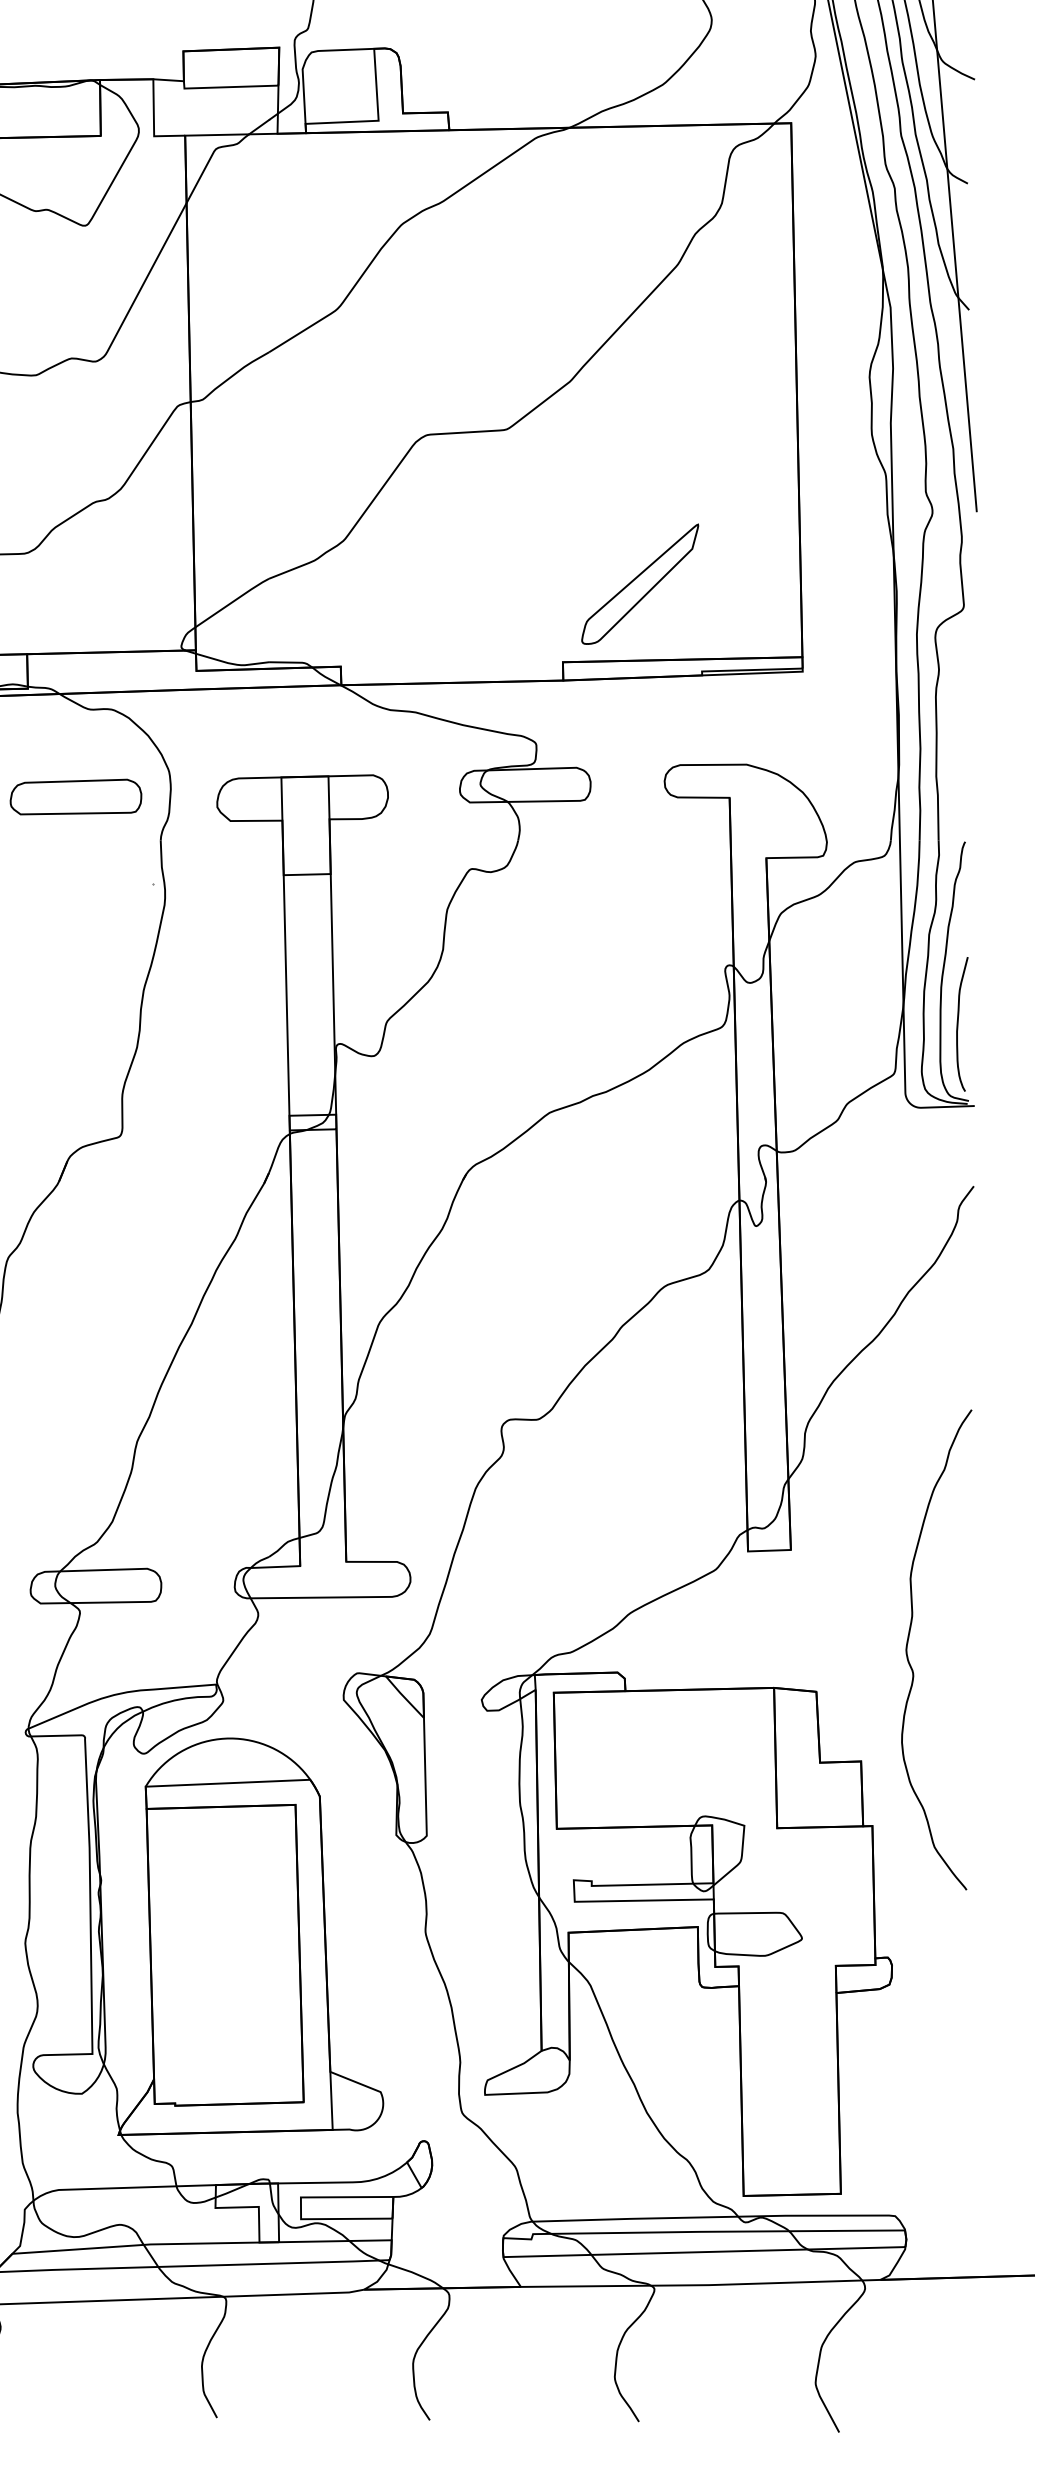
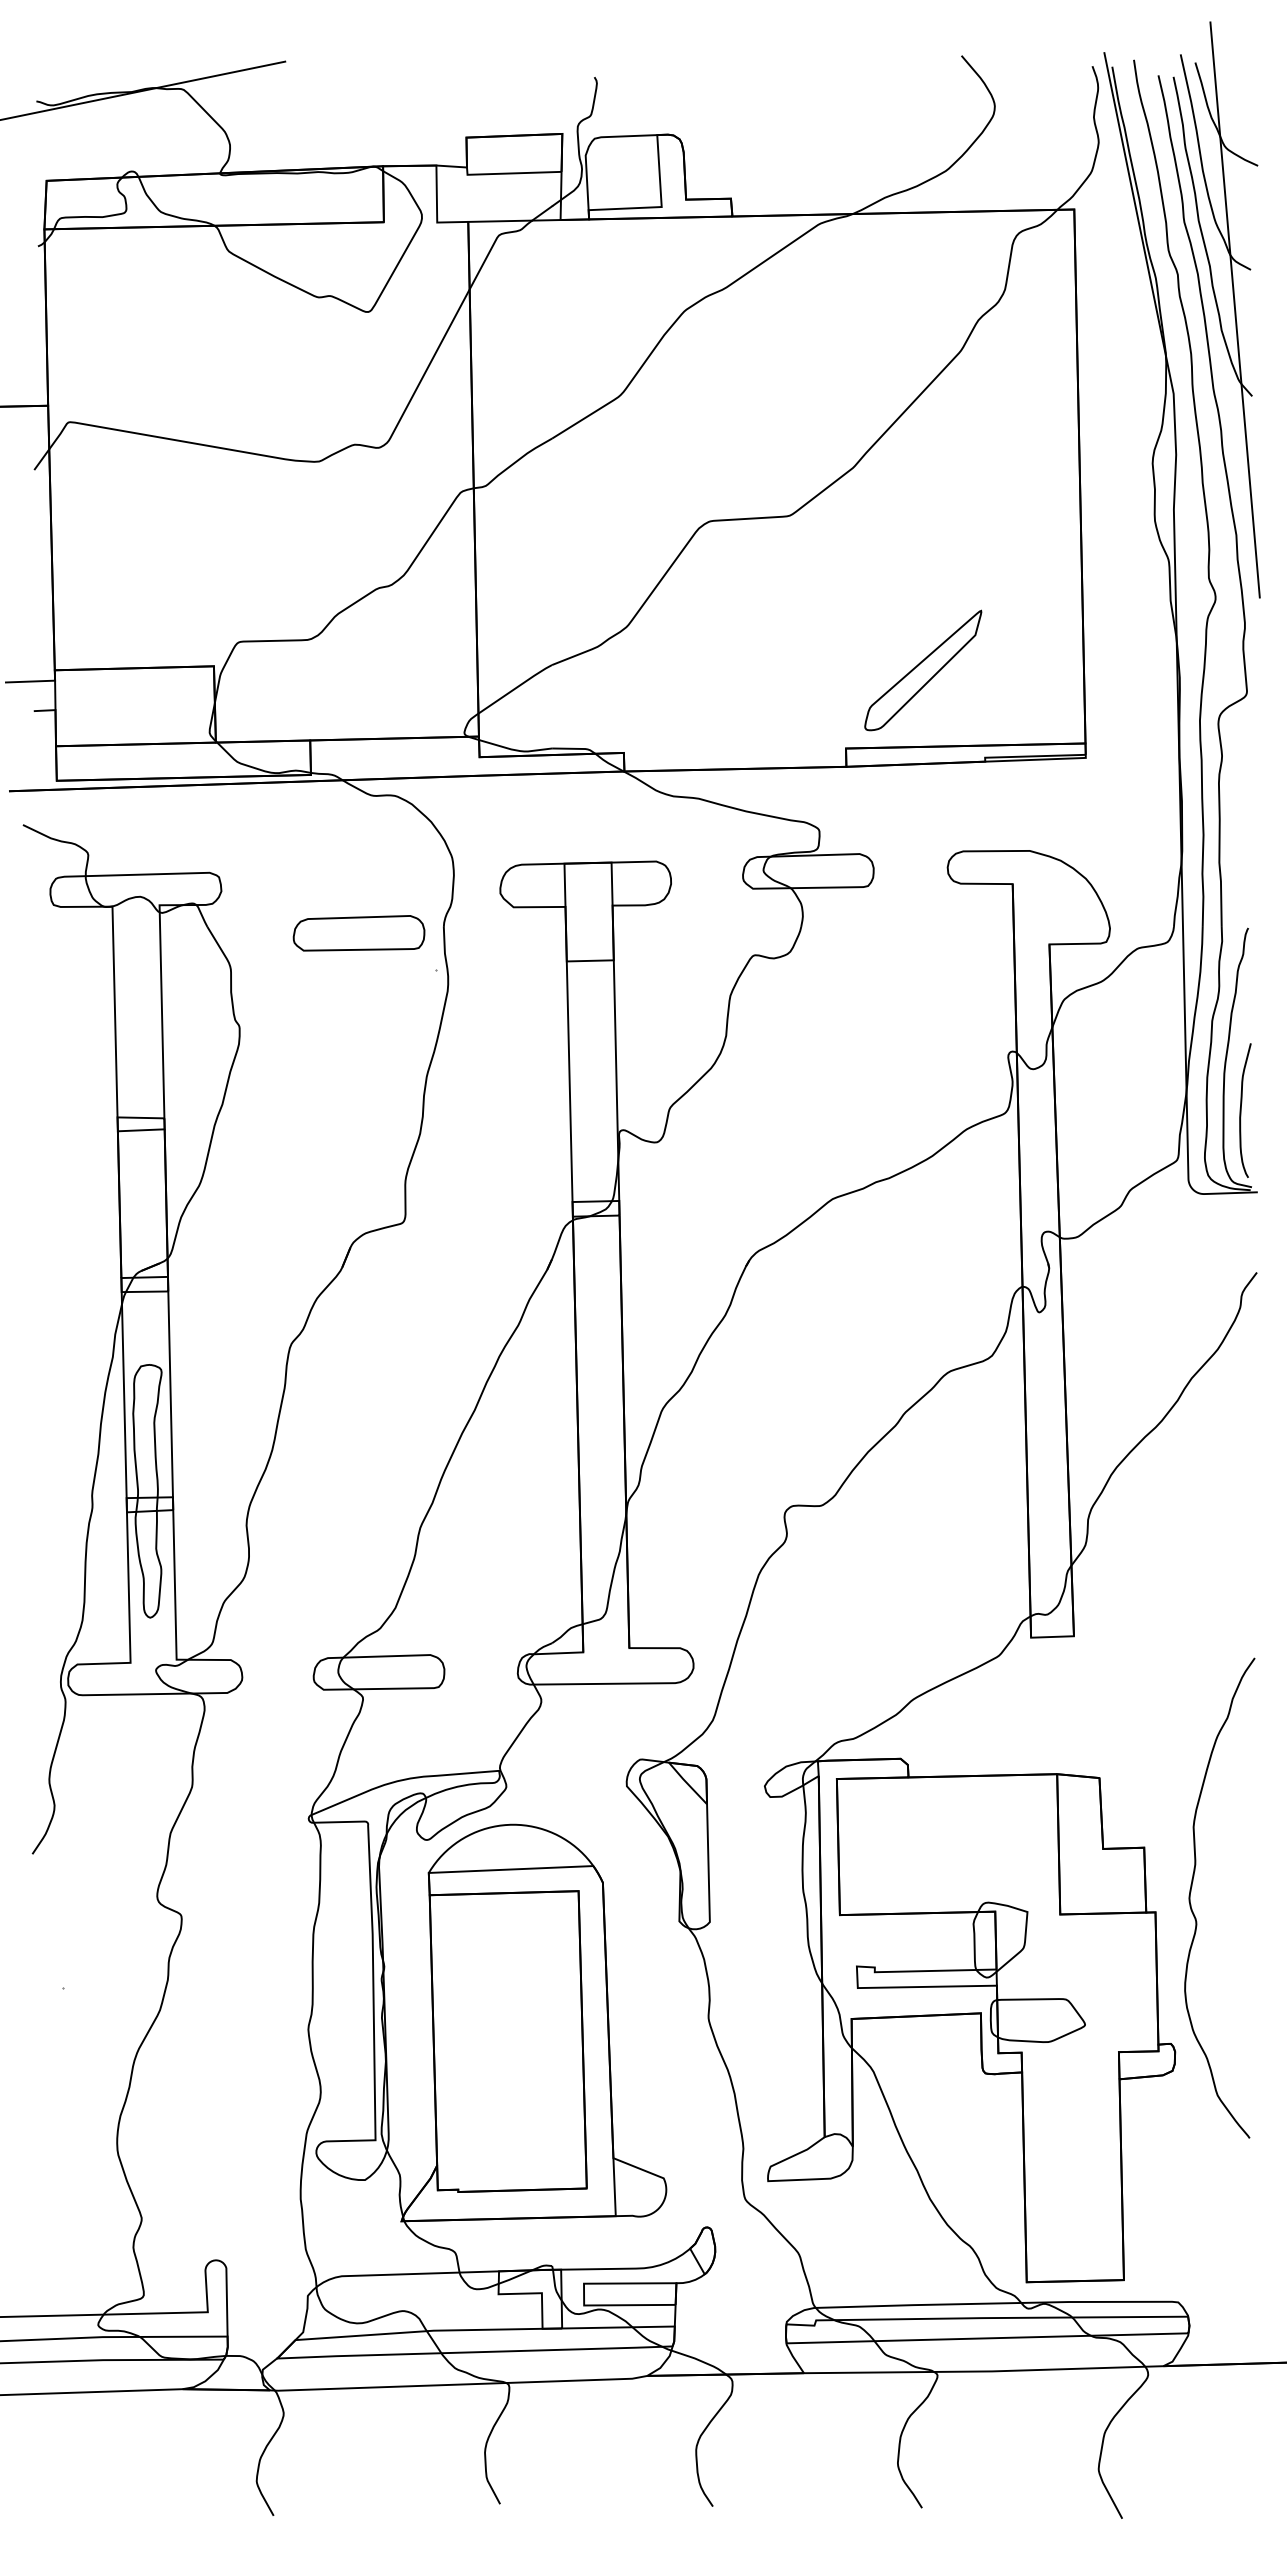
part: (75, 797) -> (358, 933), moved
curve: (908, 1644) -> (1191, 1892), moved

